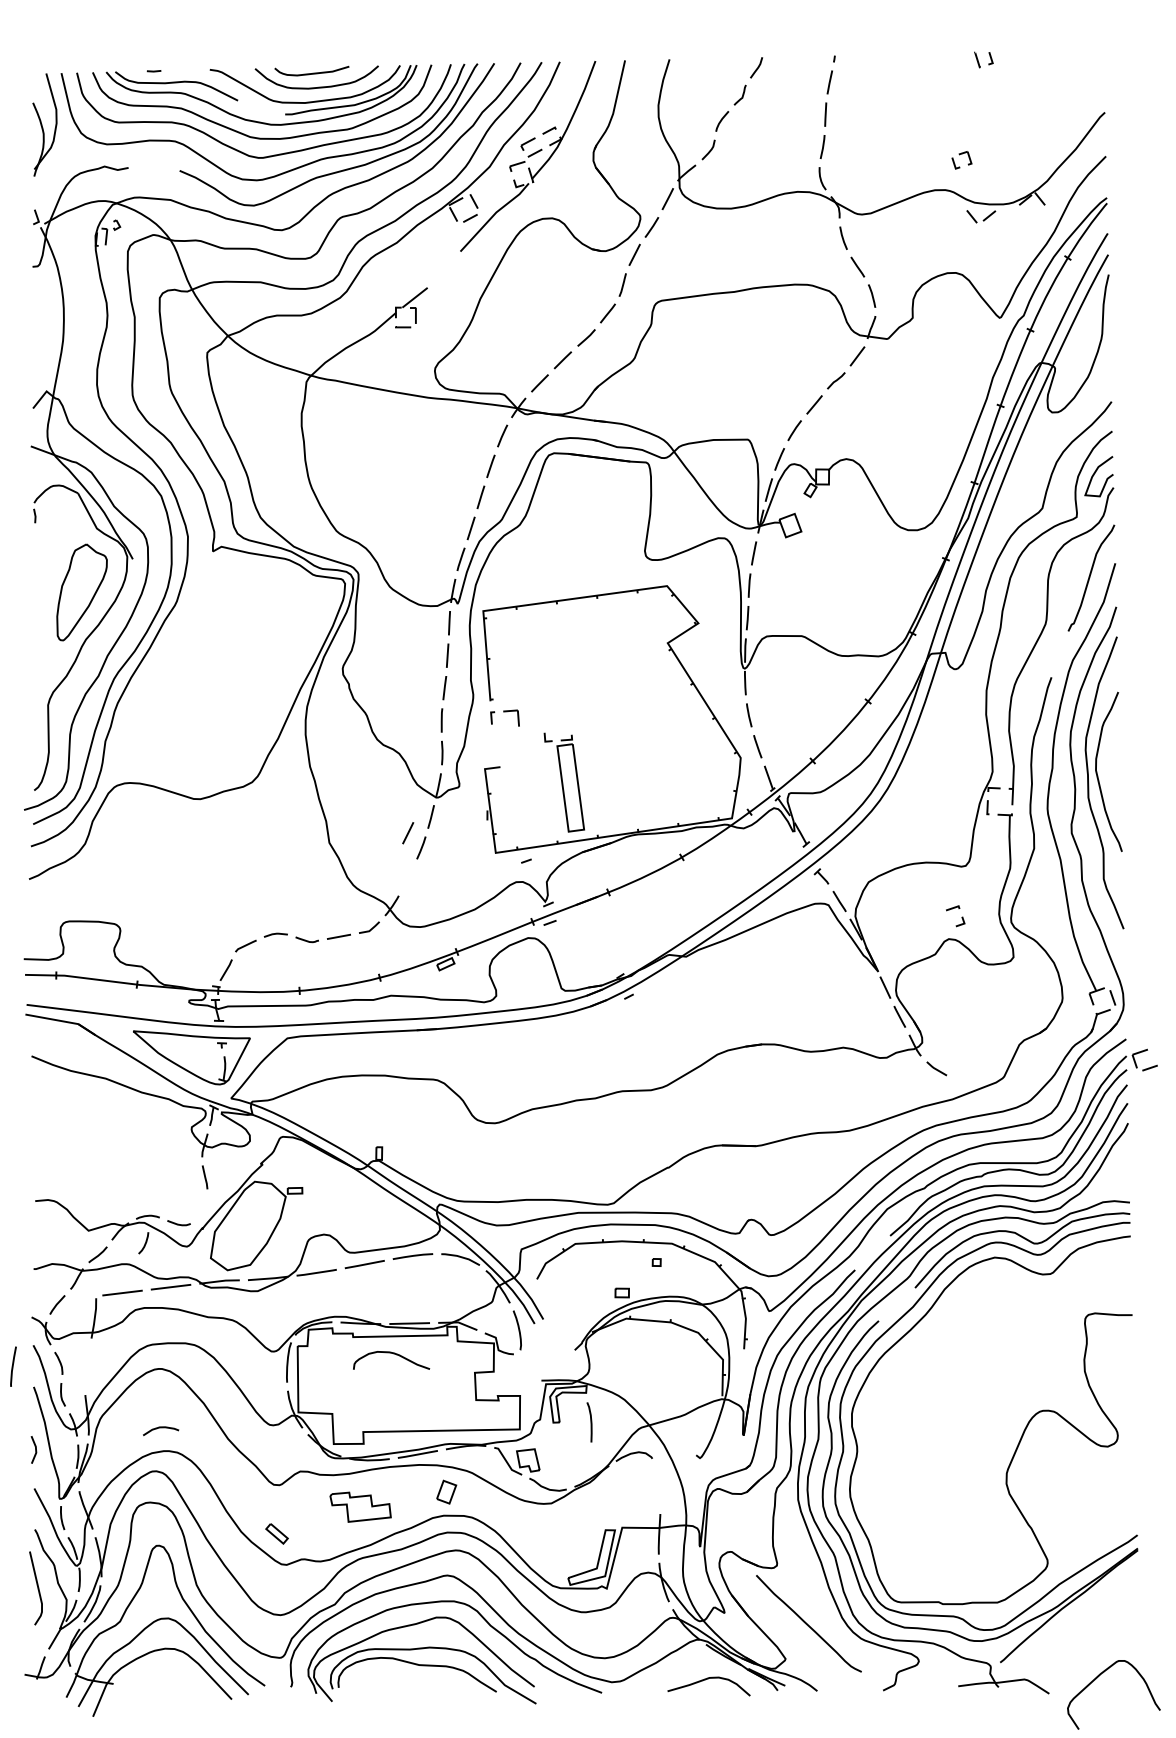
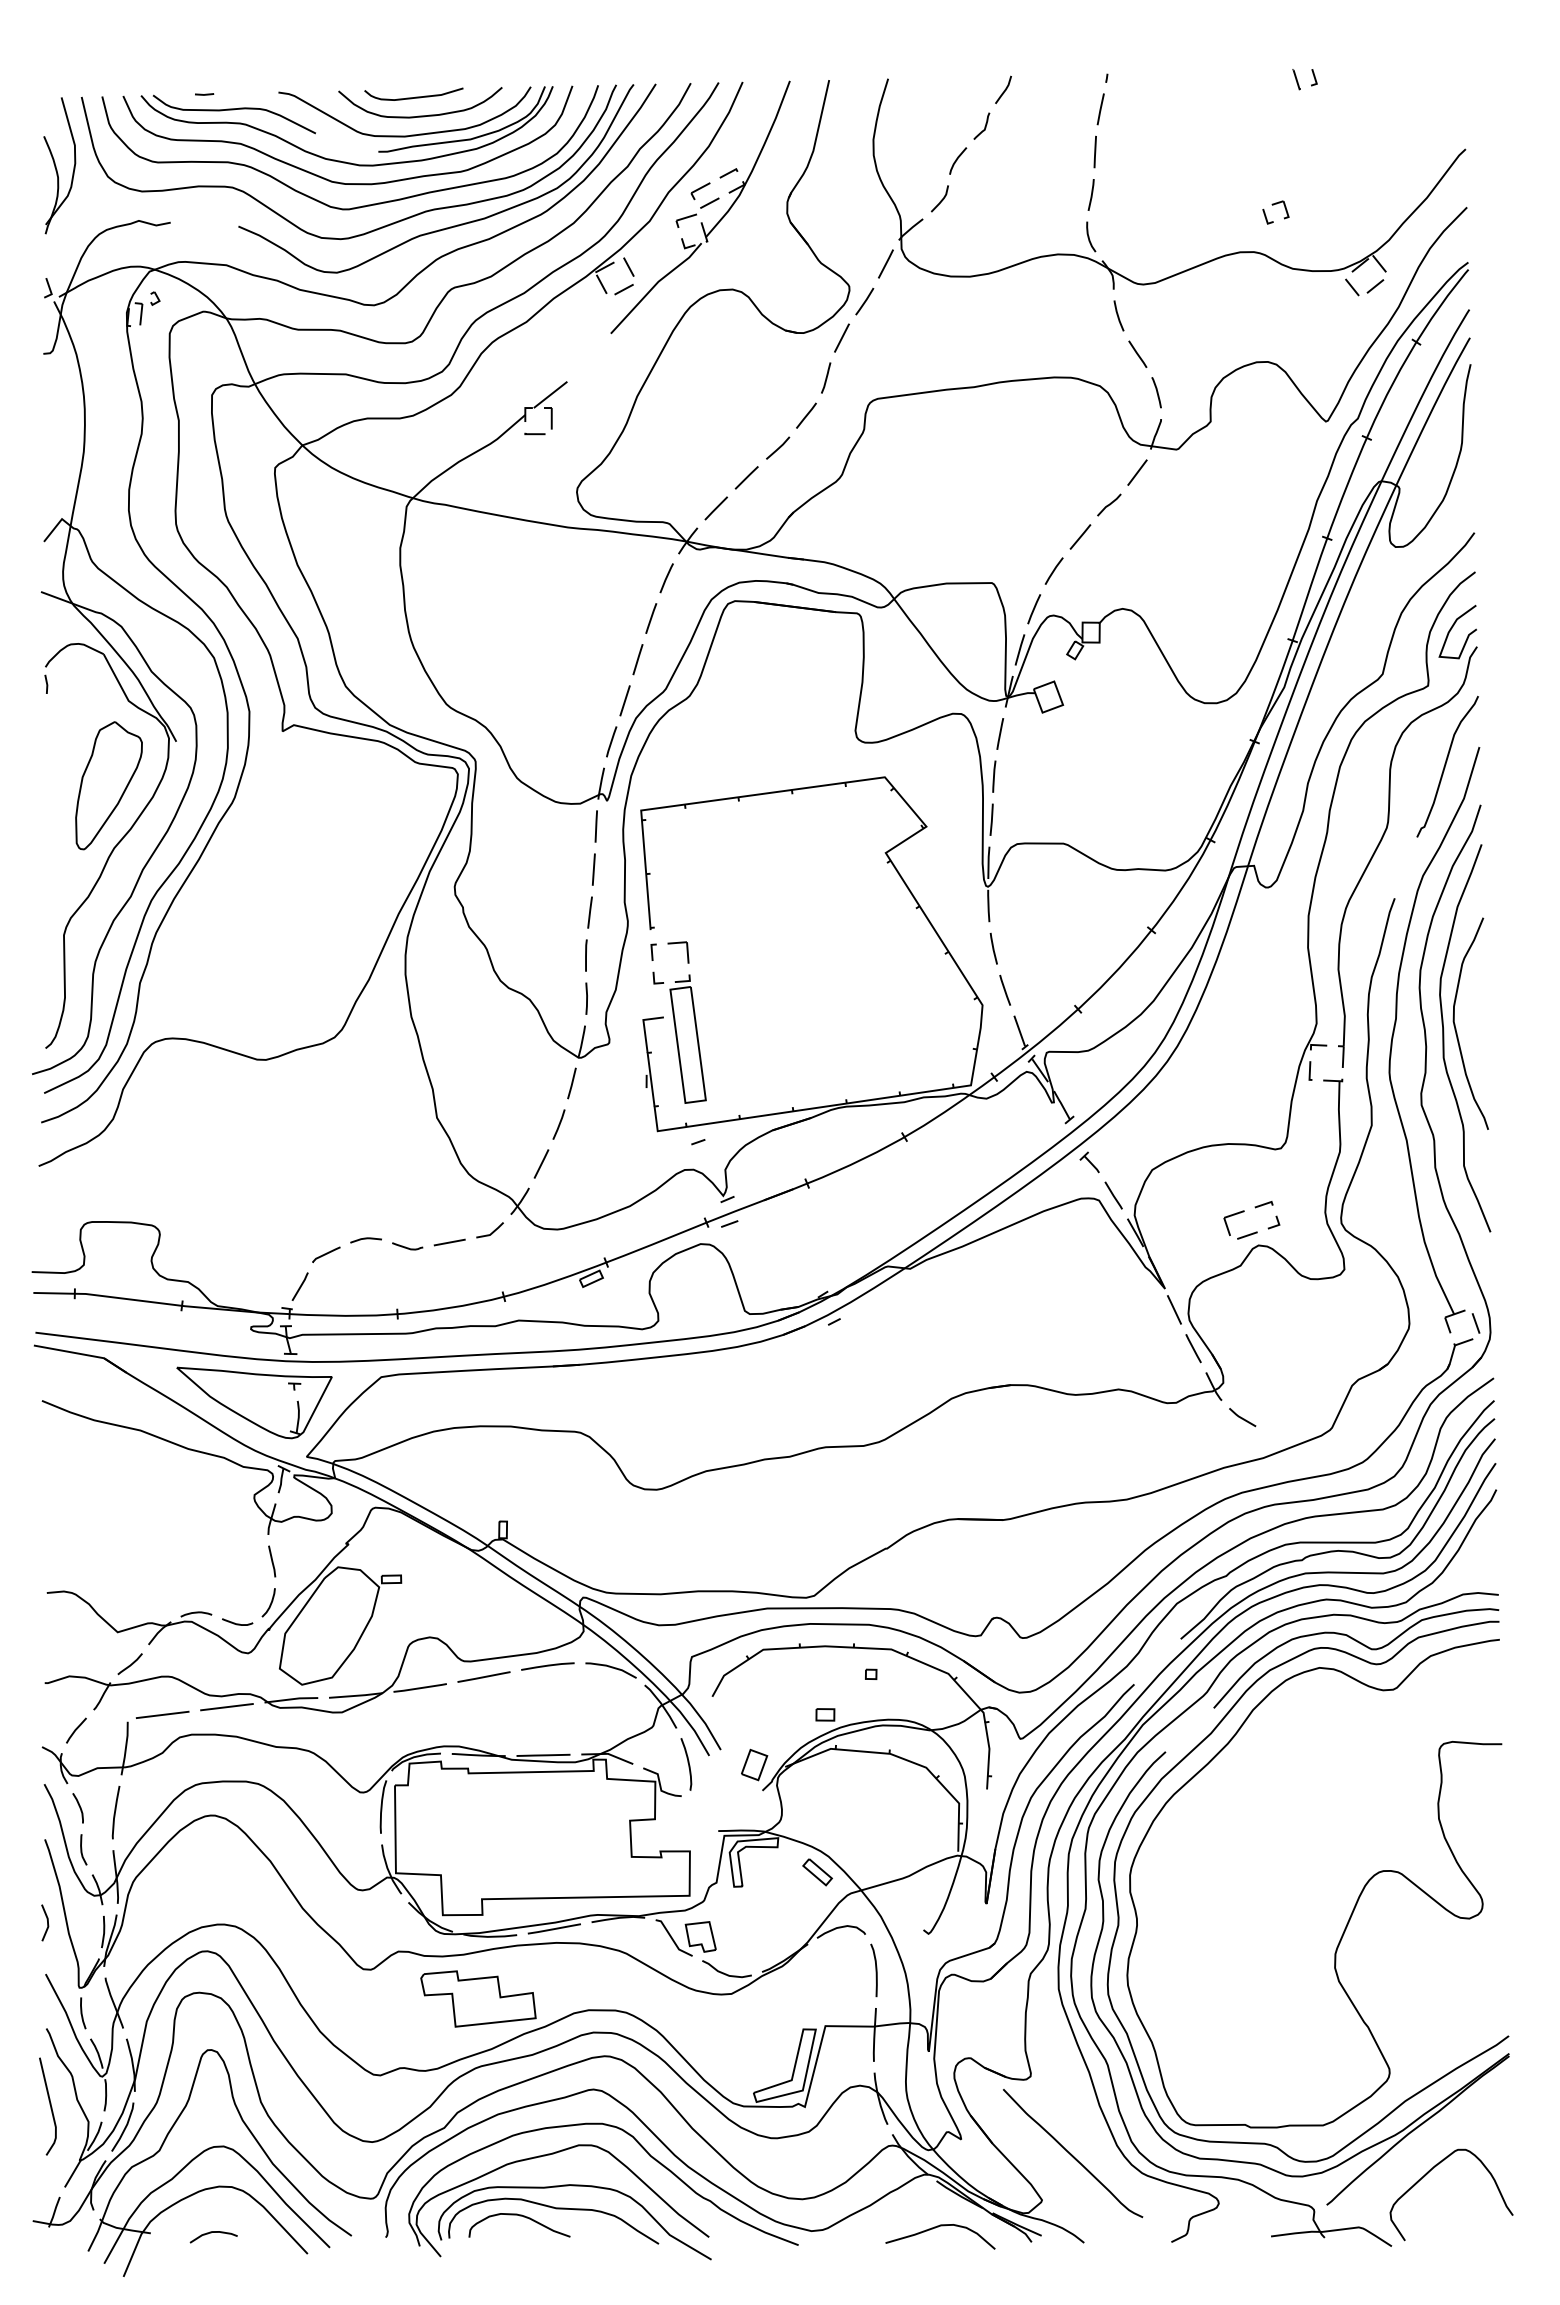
part: (981, 216) -> (1364, 287), moved
part: (564, 782) -> (679, 1037), moved
line: (408, 832) -> (541, 1163), moved
part: (1142, 1052) -> (1237, 1214), moved
curve: (145, 1242) -> (270, 1602), moved
curve: (394, 1354) -> (523, 2217), moved
line: (13, 1366) -> (115, 1812), moved
curve: (590, 1422) -> (875, 1970), moved
curve: (159, 1428) -> (211, 2233), moved
part: (446, 1491) -> (754, 1764), moved
part: (360, 1506) -> (478, 1998), size x1.43
part: (276, 1534) -> (817, 1872), moved
part: (1097, 1678) -> (1429, 2172), moved

